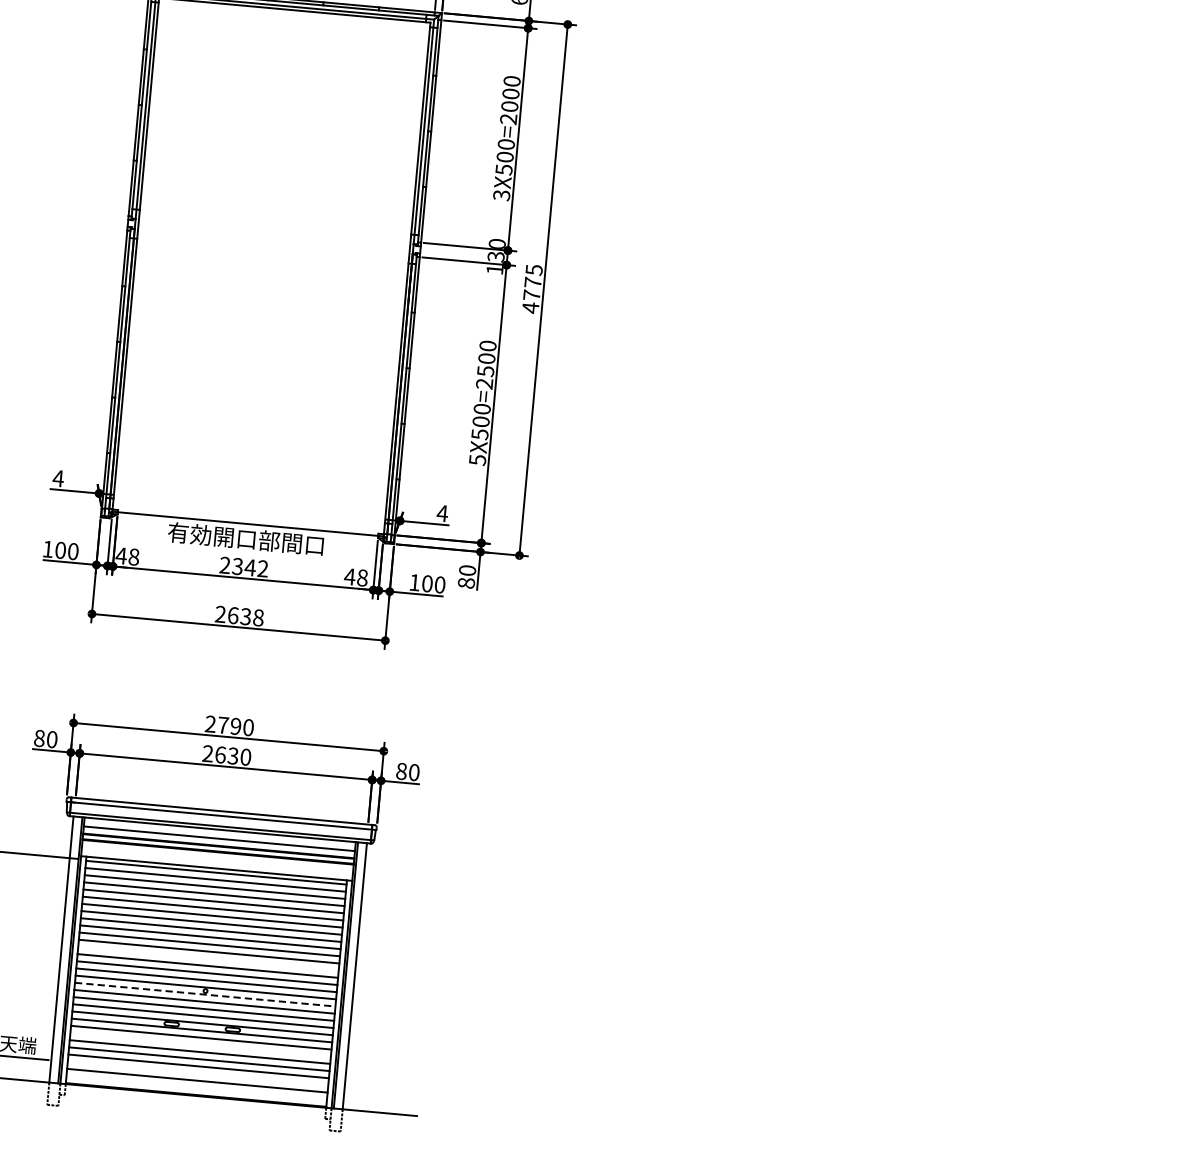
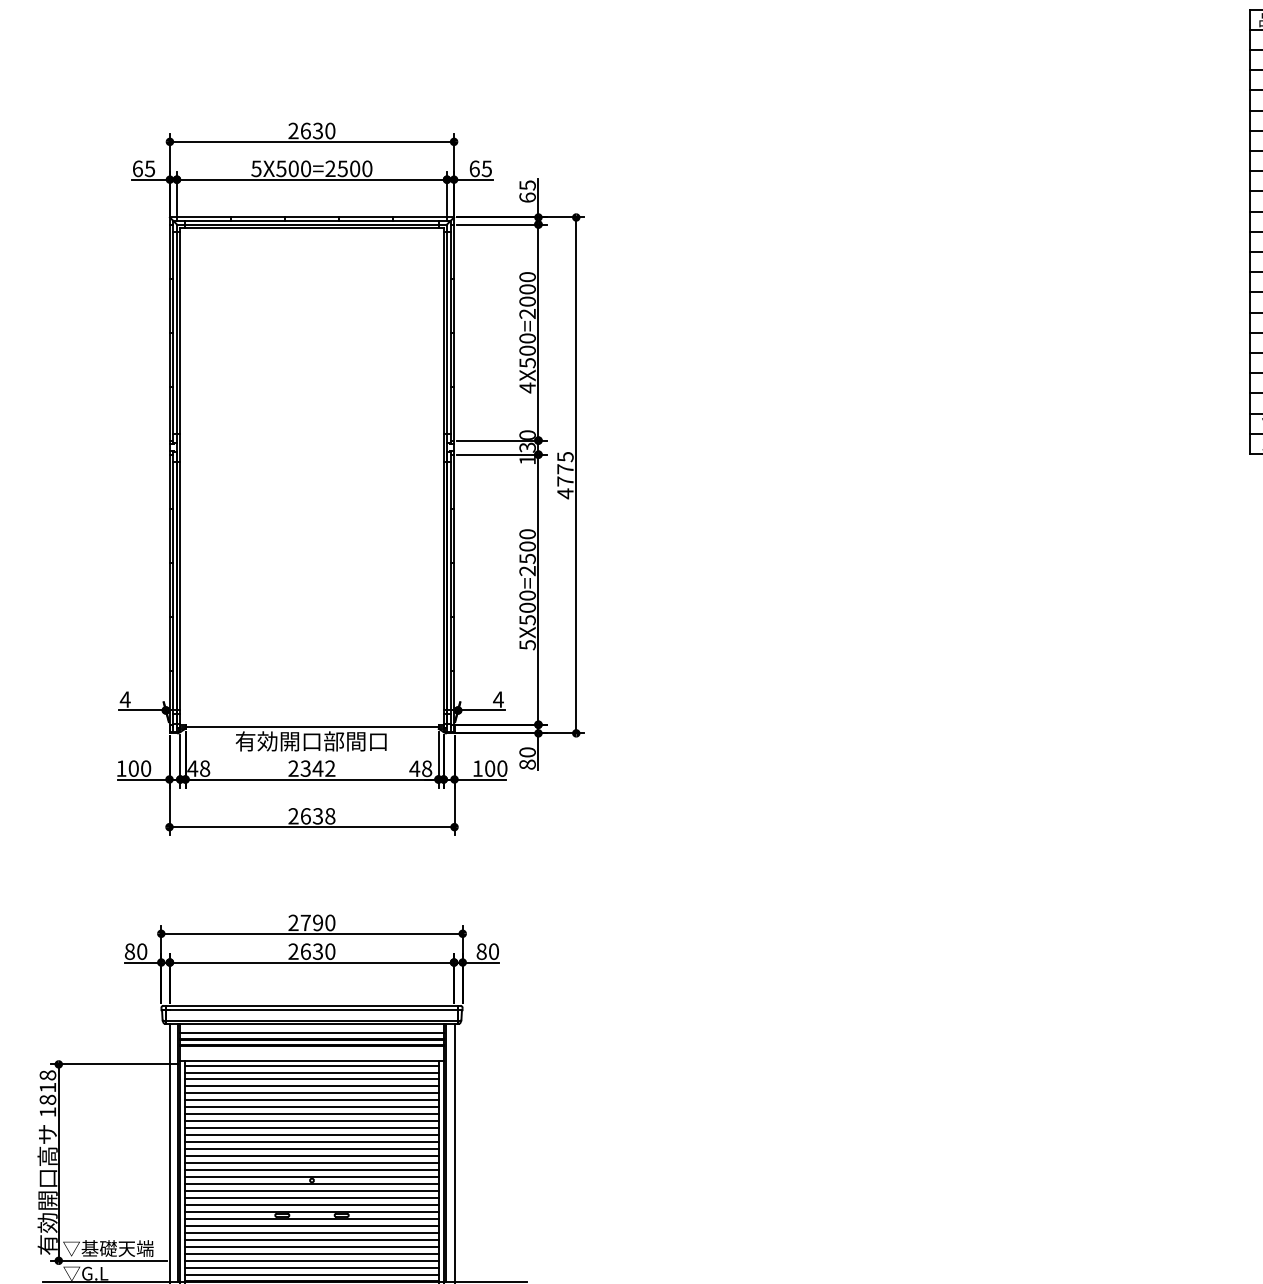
text: (501, 194) -> (527, 387), 3X500=2000 -> 4X500=2000
line: (207, 959) -> (311, 1149), added
line: (205, 995) -> (312, 1184), dashed -> solid
line: (200, 1044) -> (311, 1232), added
line: (197, 1073) -> (311, 1260), added
line: (196, 1087) -> (311, 1274), added

